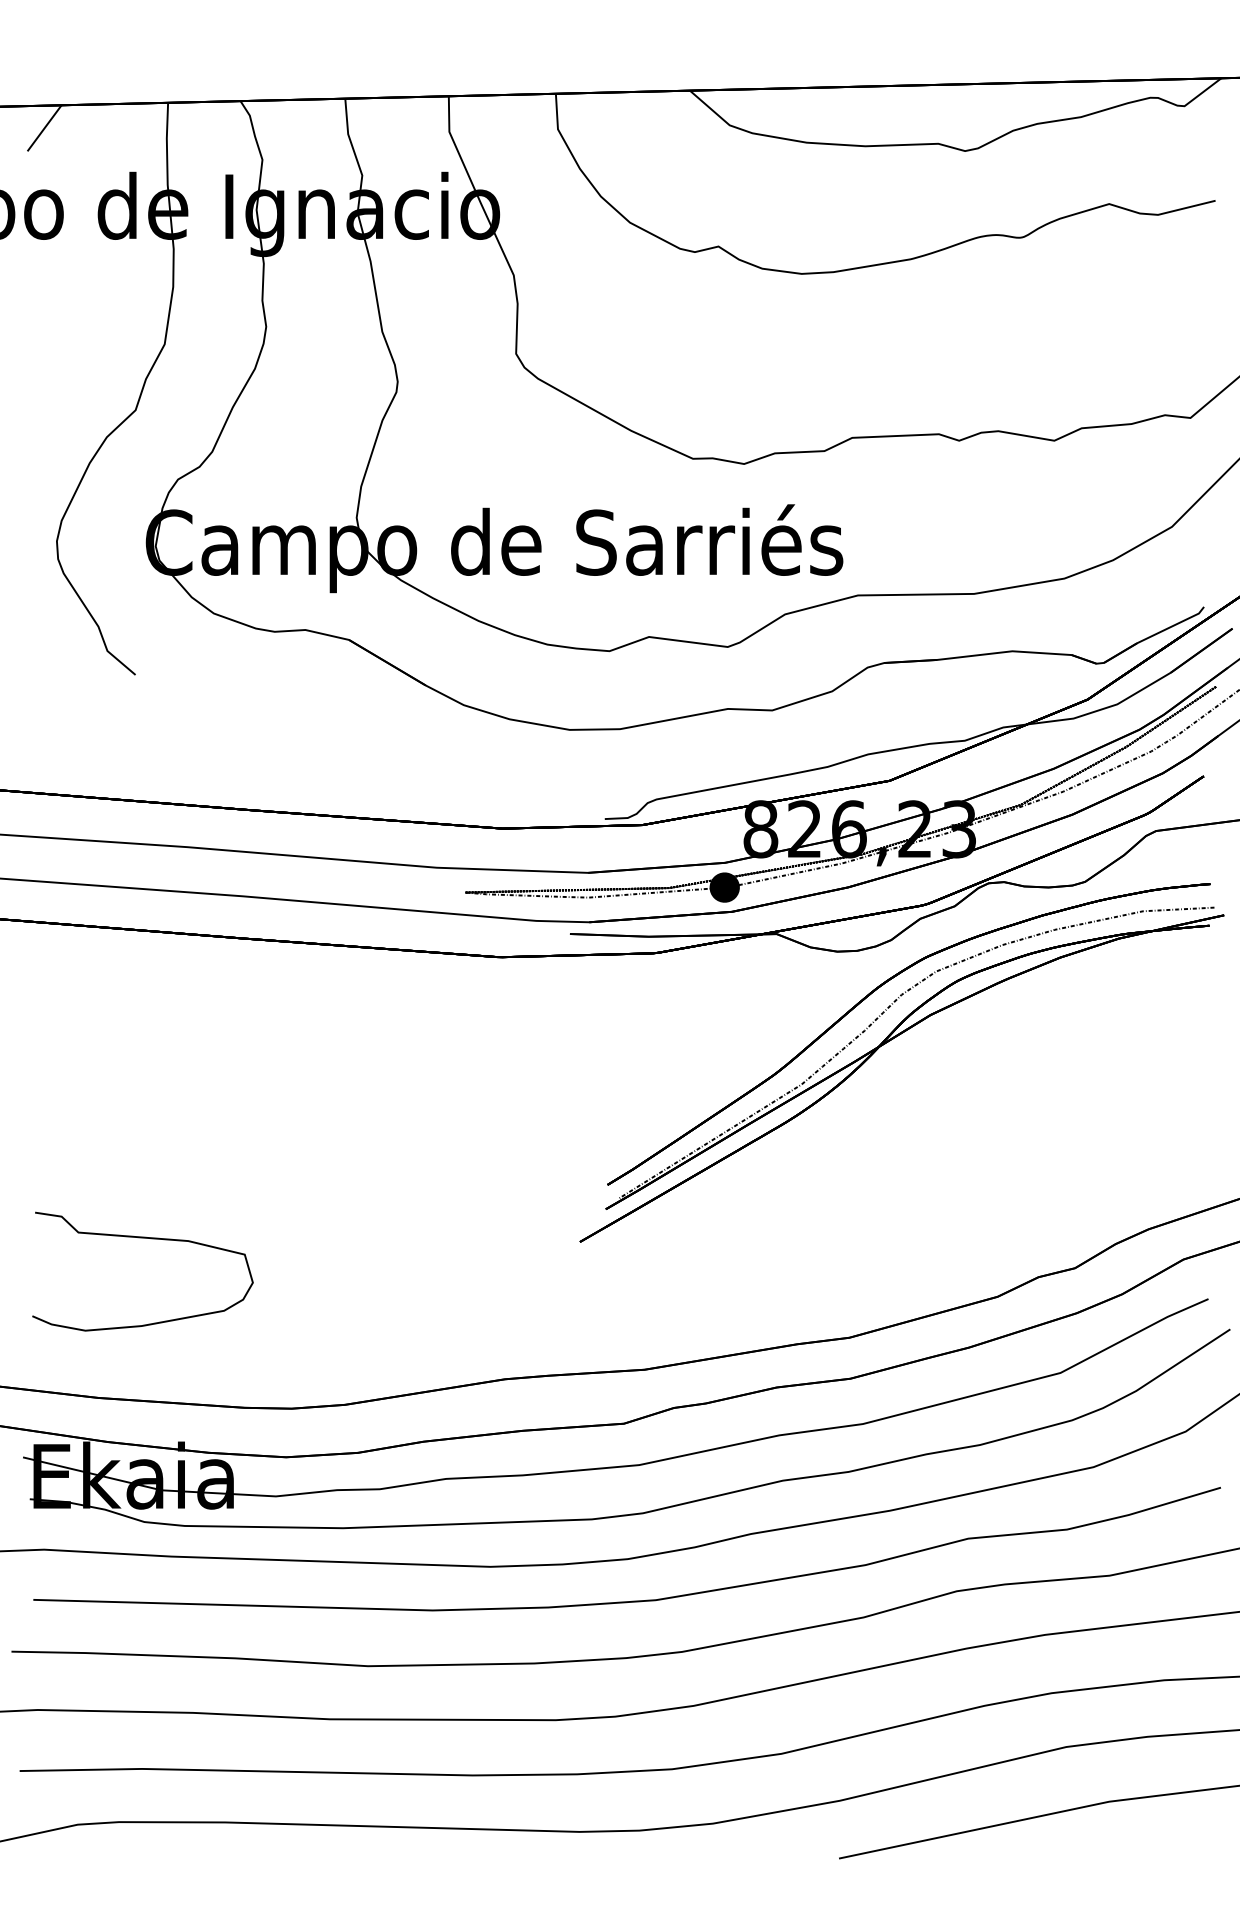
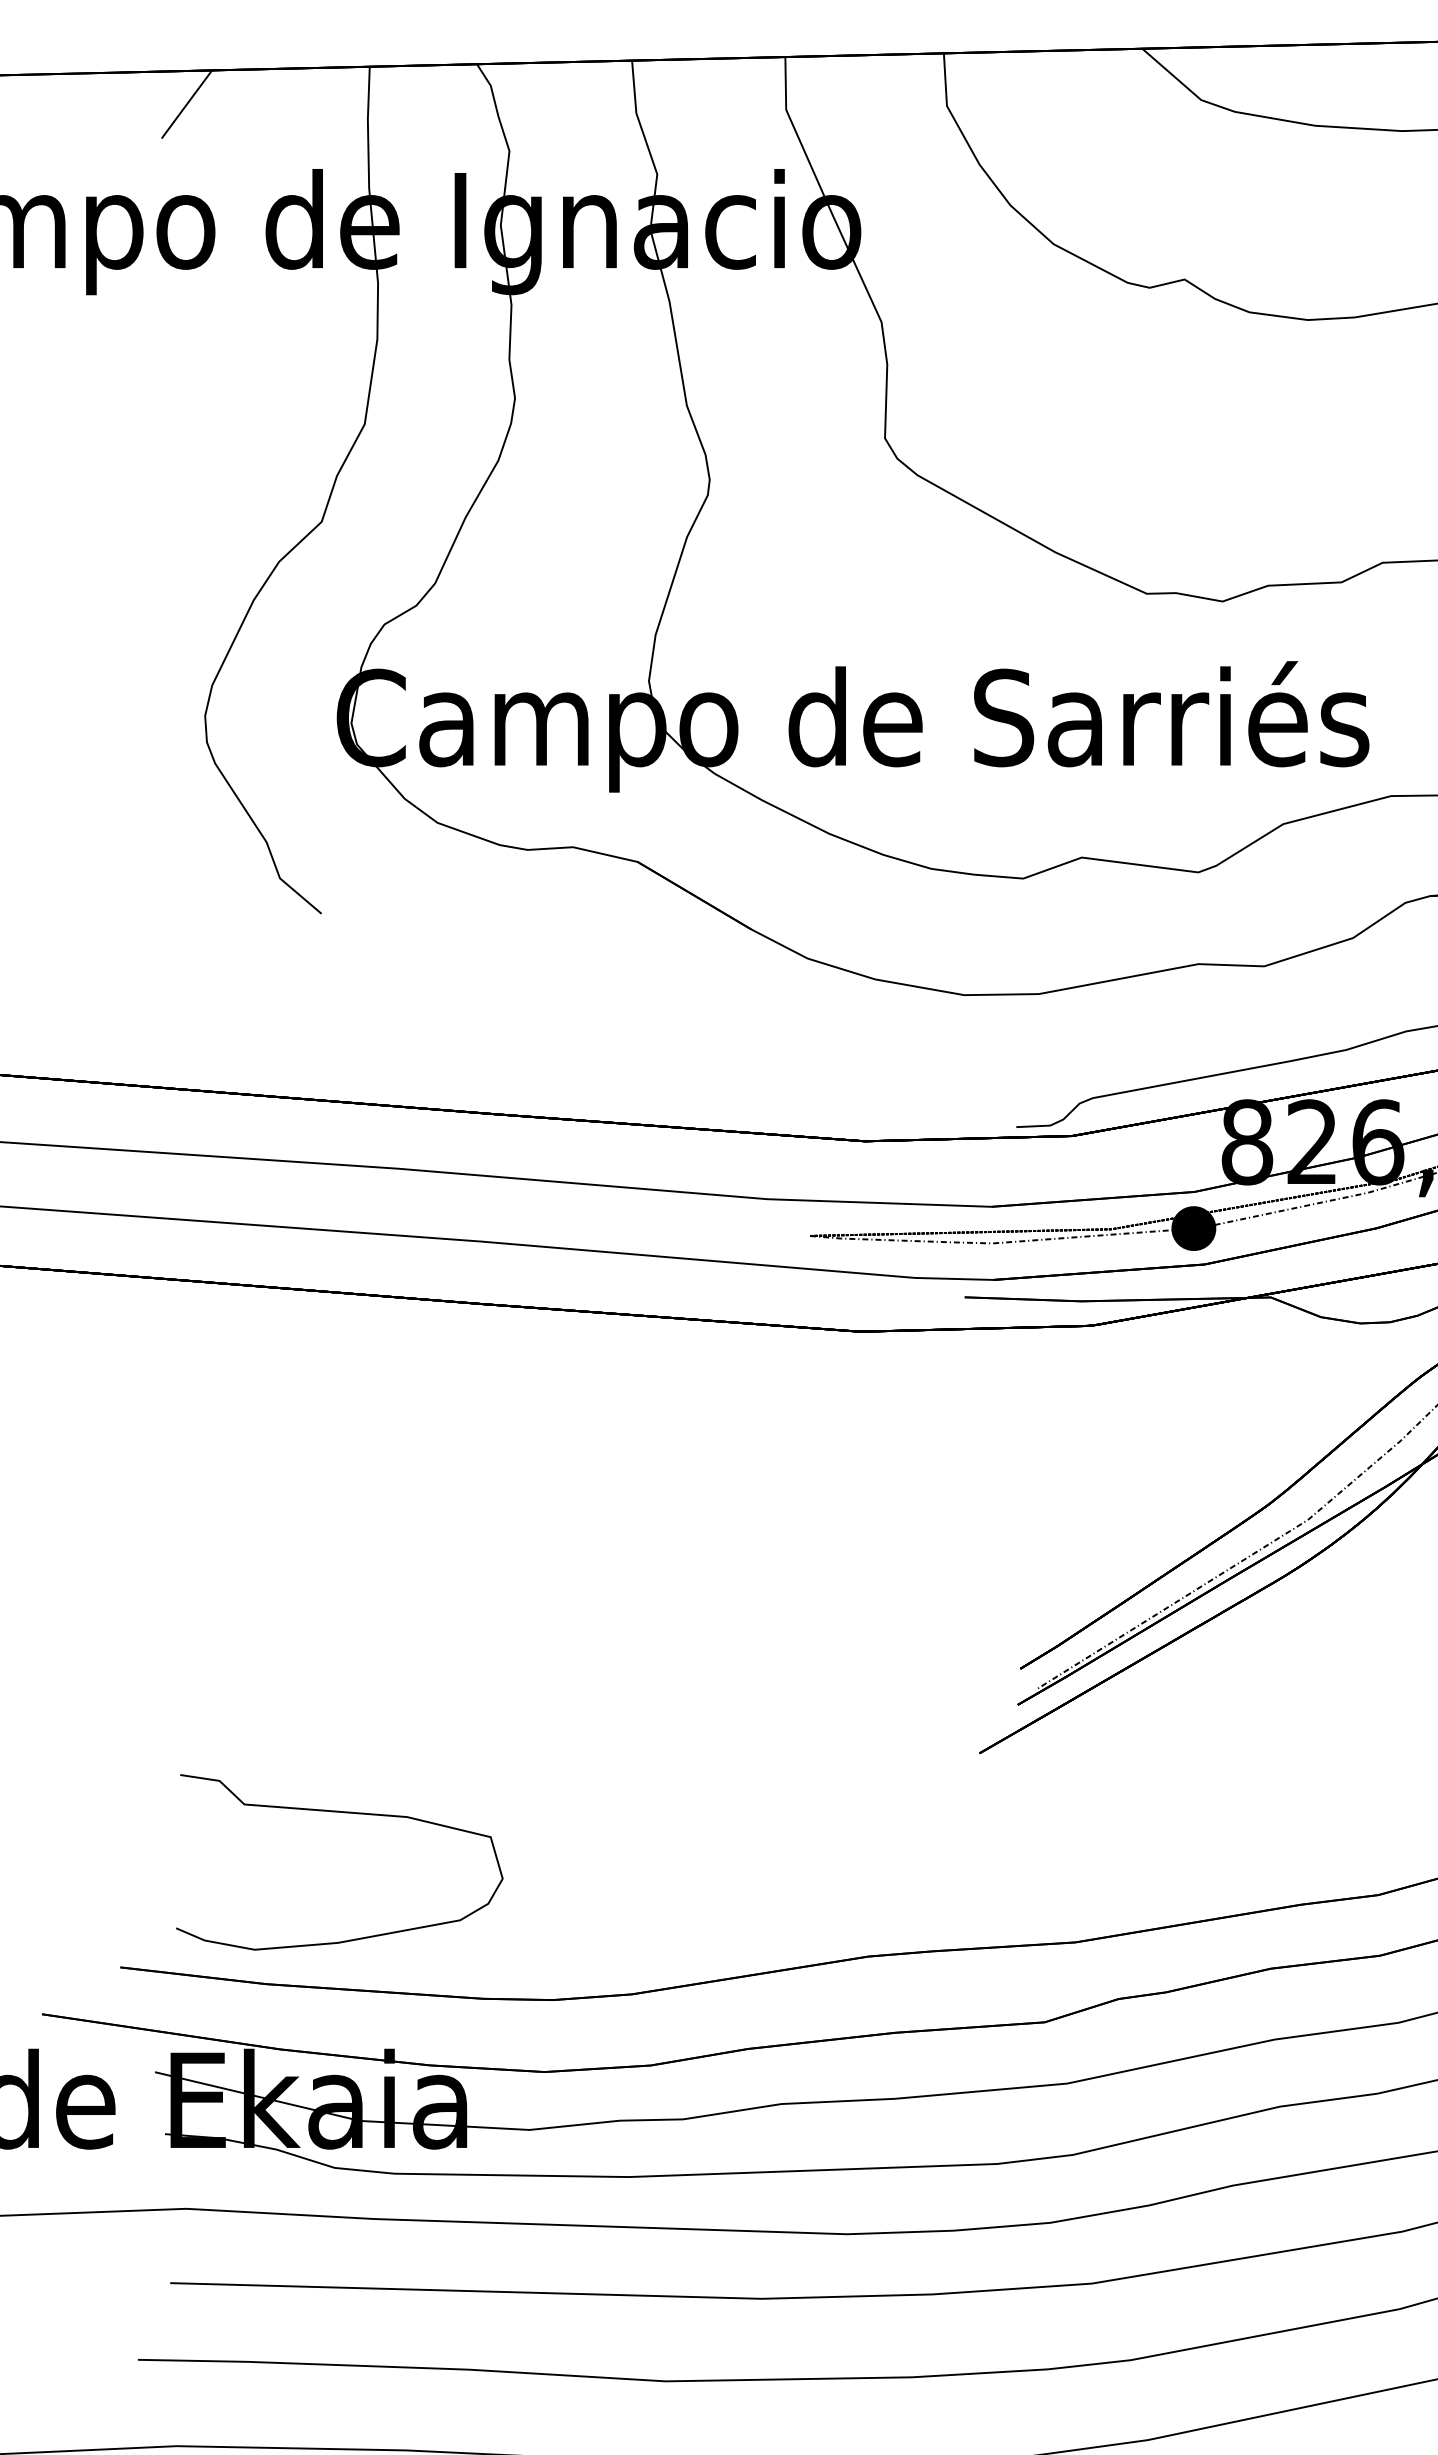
part: (142, 1238) -> (339, 1813), moved

